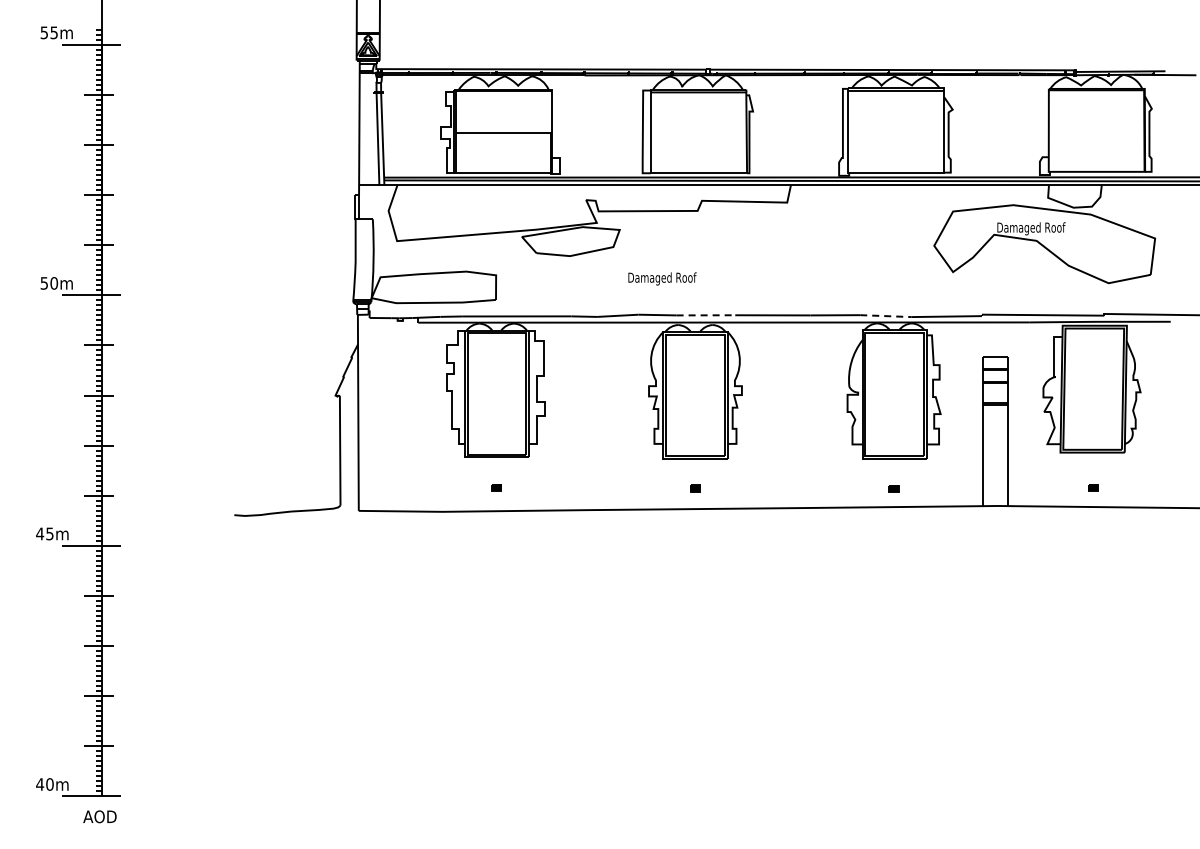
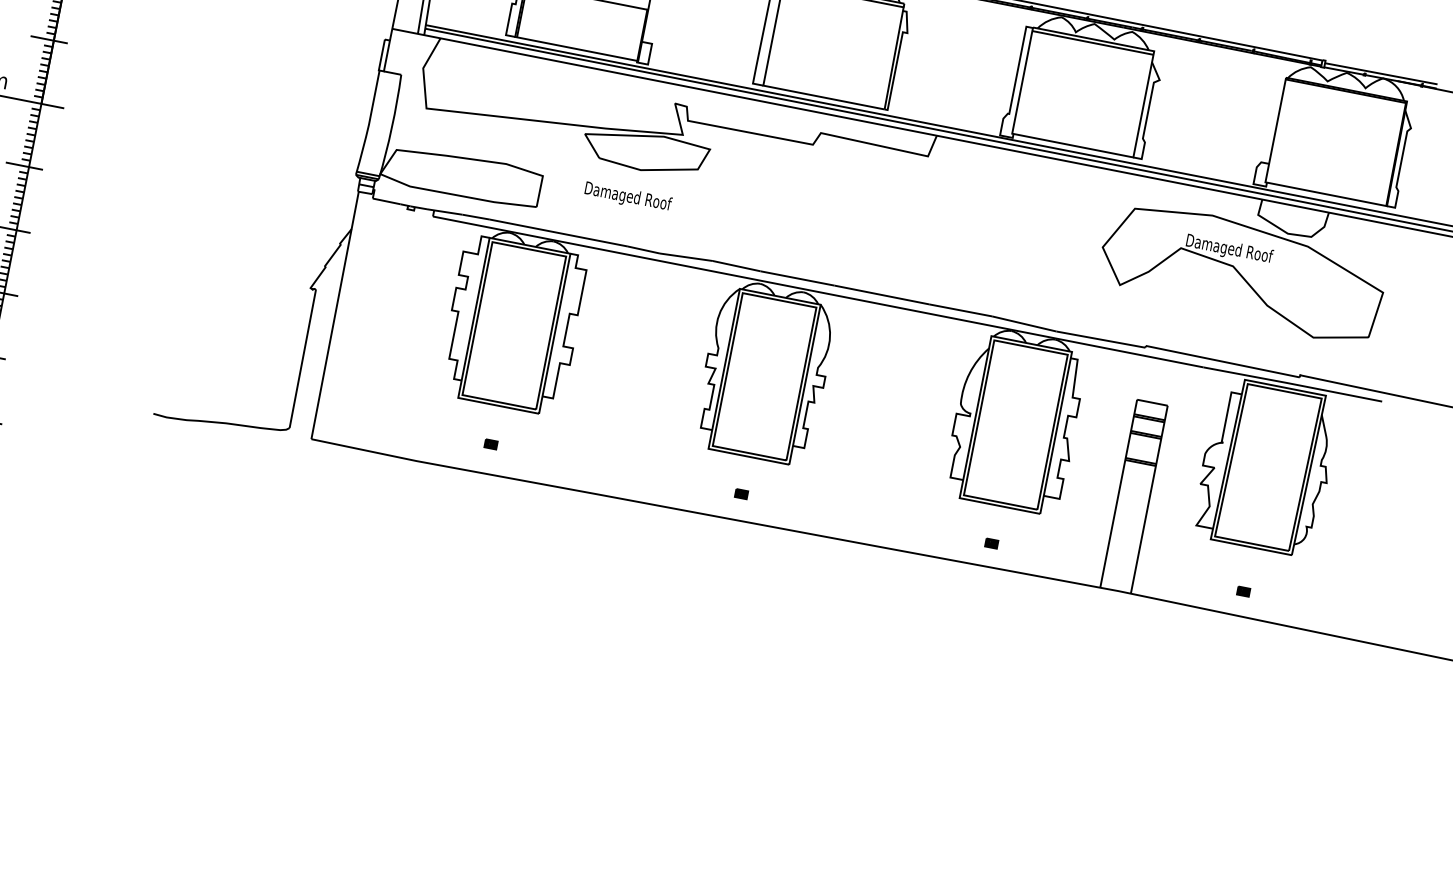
text: (662, 278) -> (628, 197), moved
line: (706, 315) -> (798, 278), dashed -> solid
line: (885, 316) -> (1023, 324), dashed -> solid

